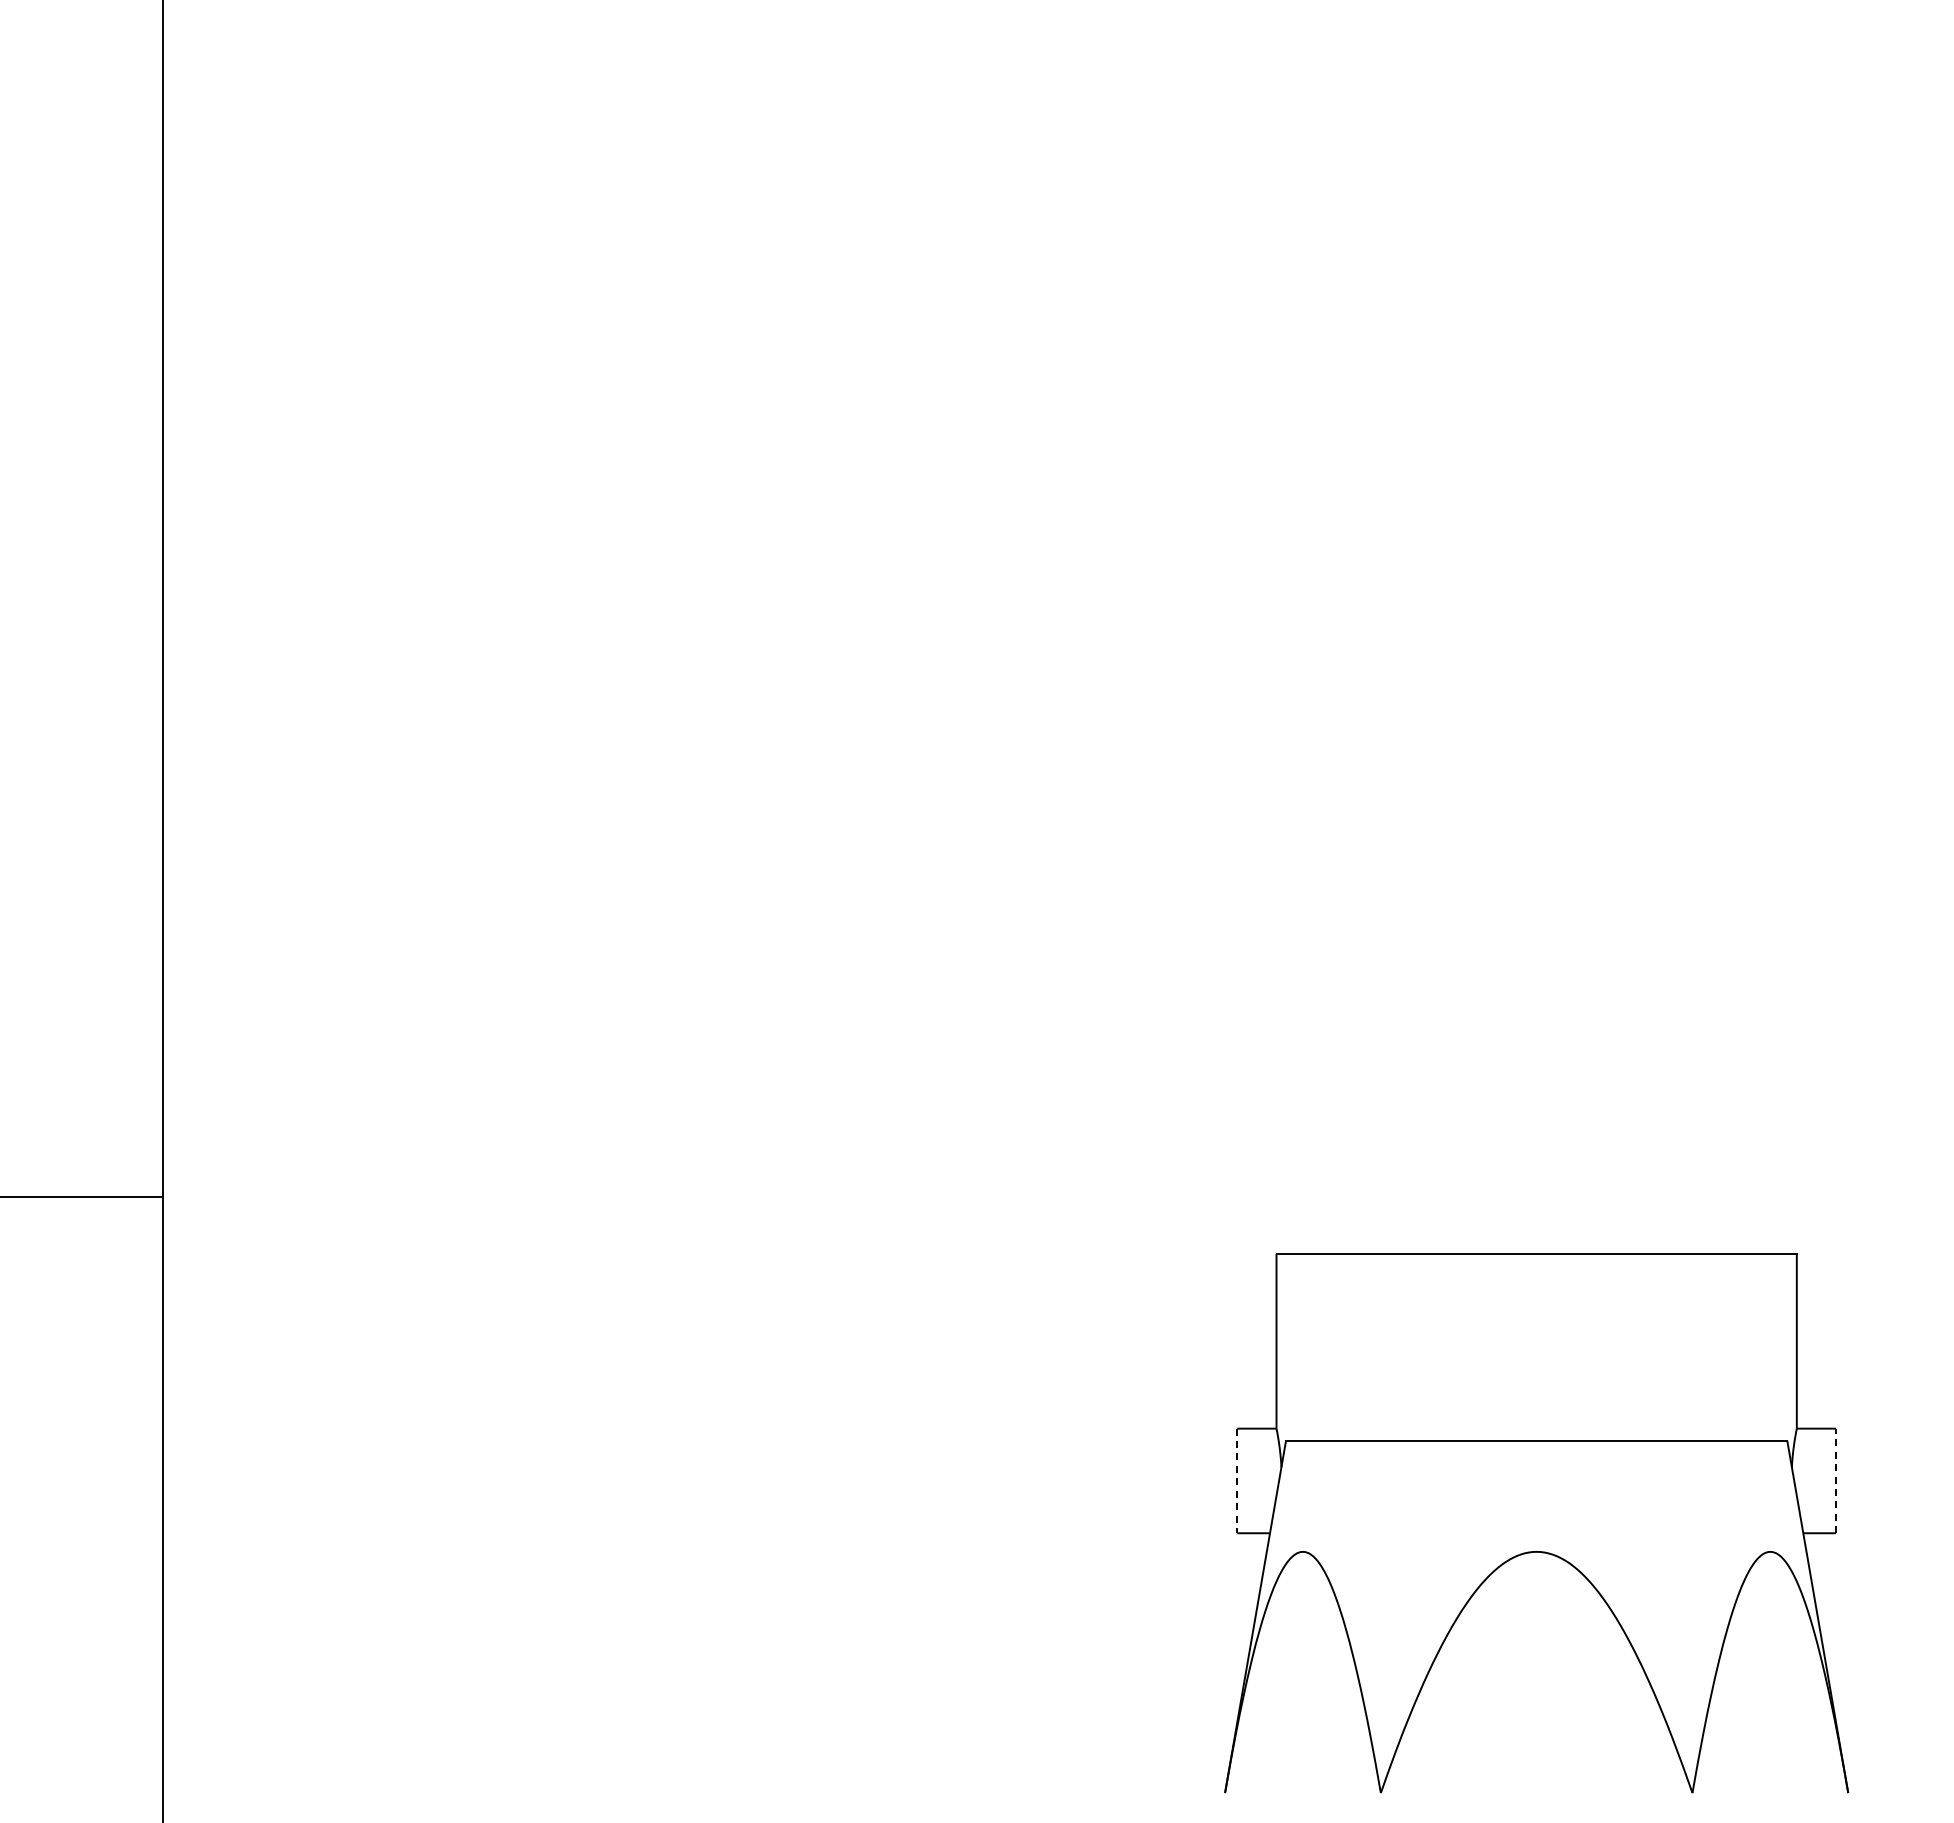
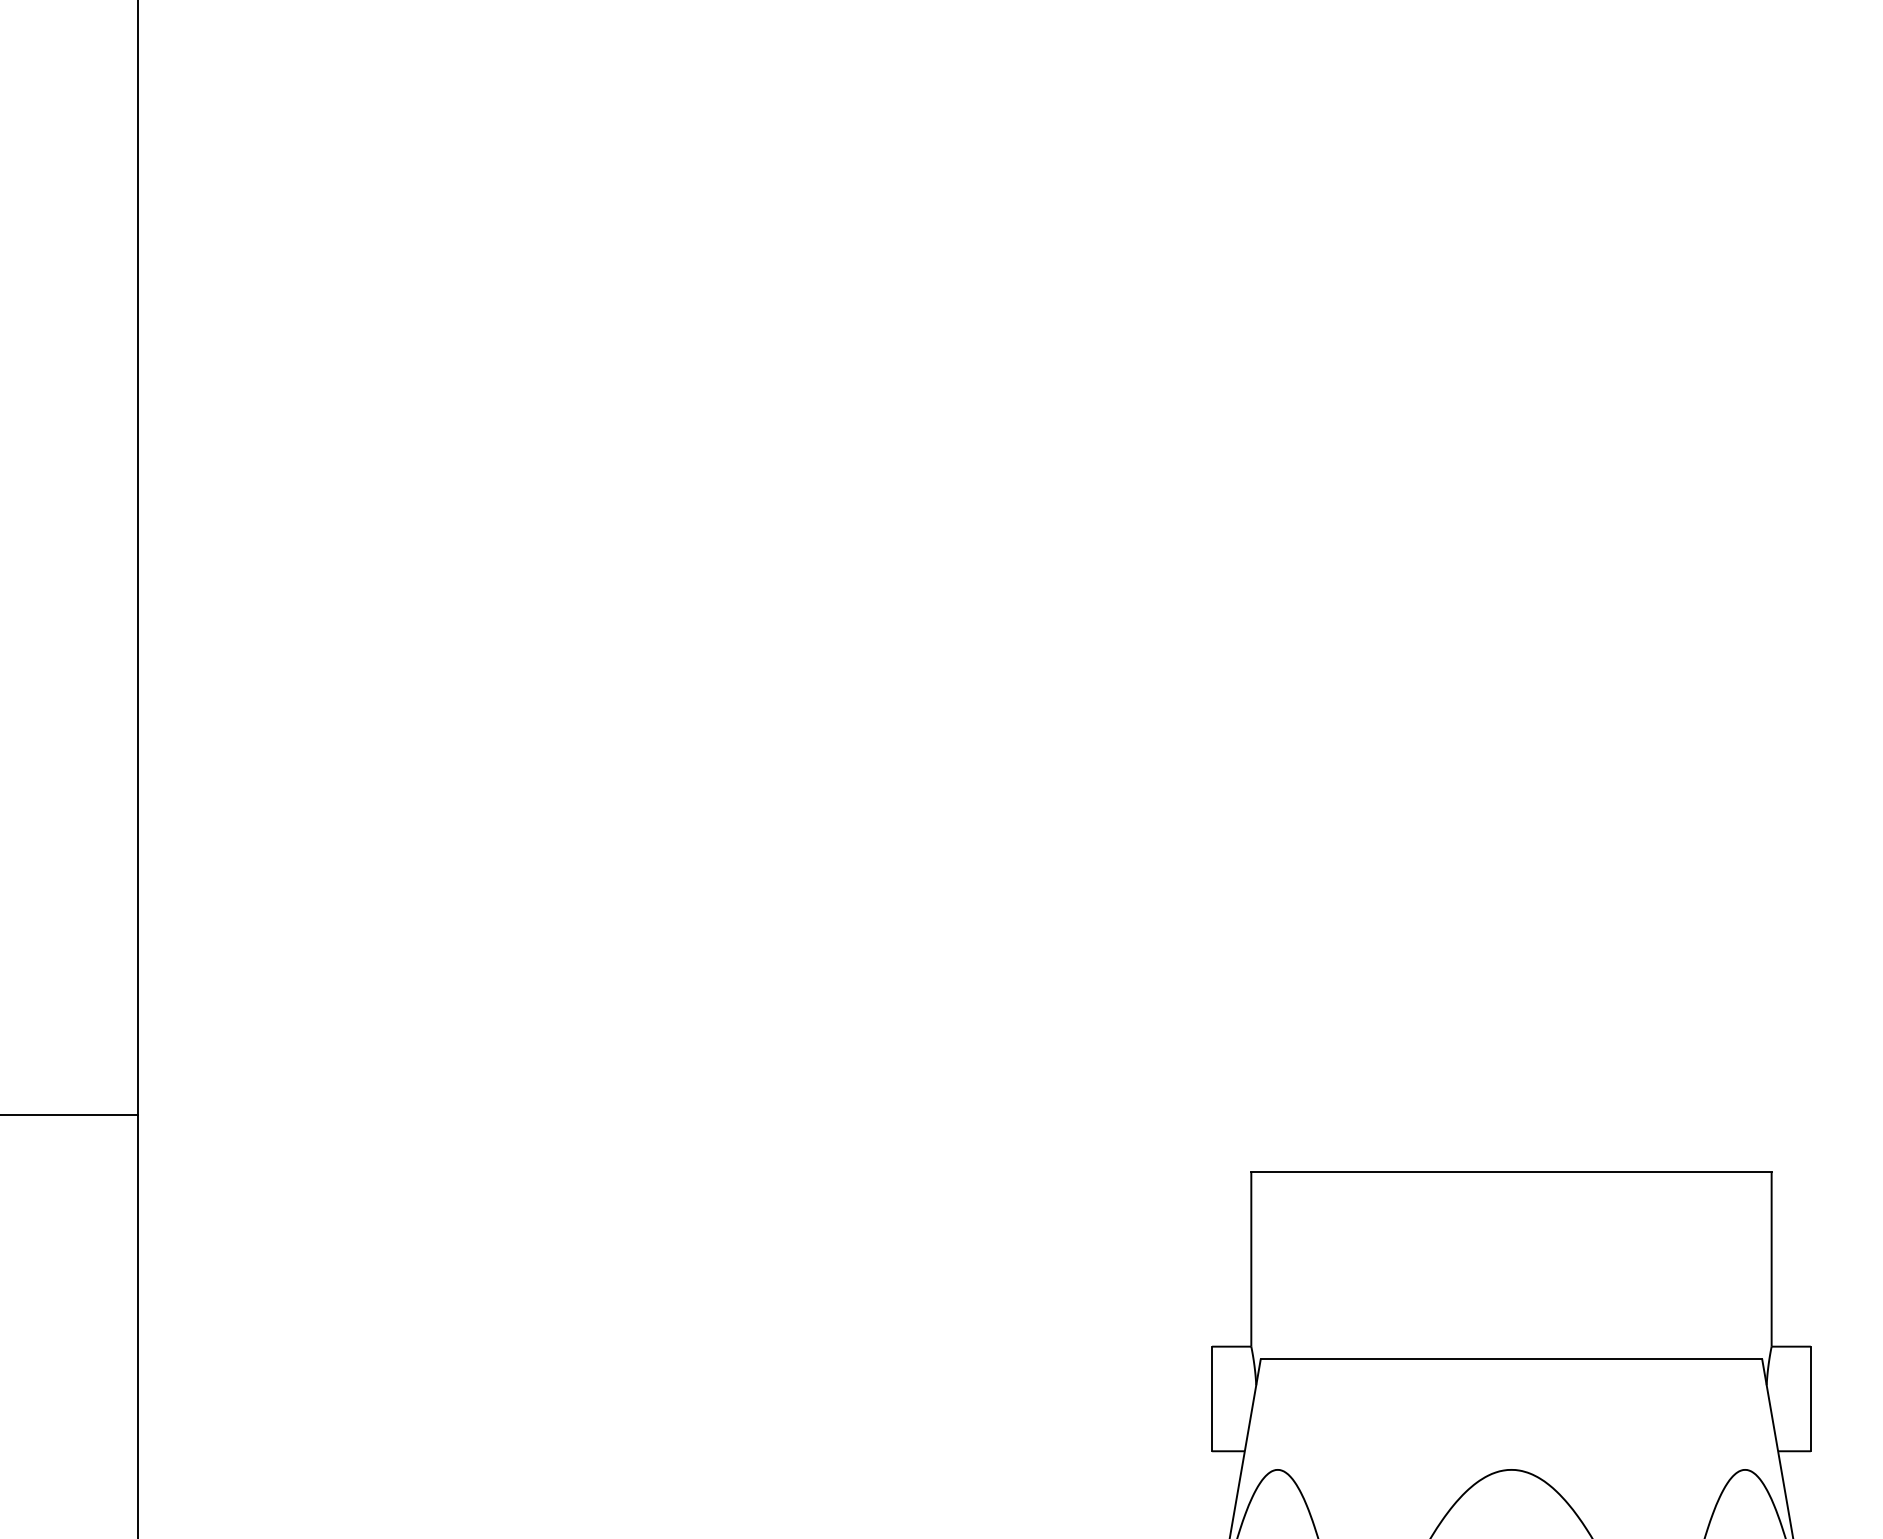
line: (1836, 1480) -> (1811, 1398), dashed -> solid
line: (1237, 1481) -> (1212, 1399), dashed -> solid

